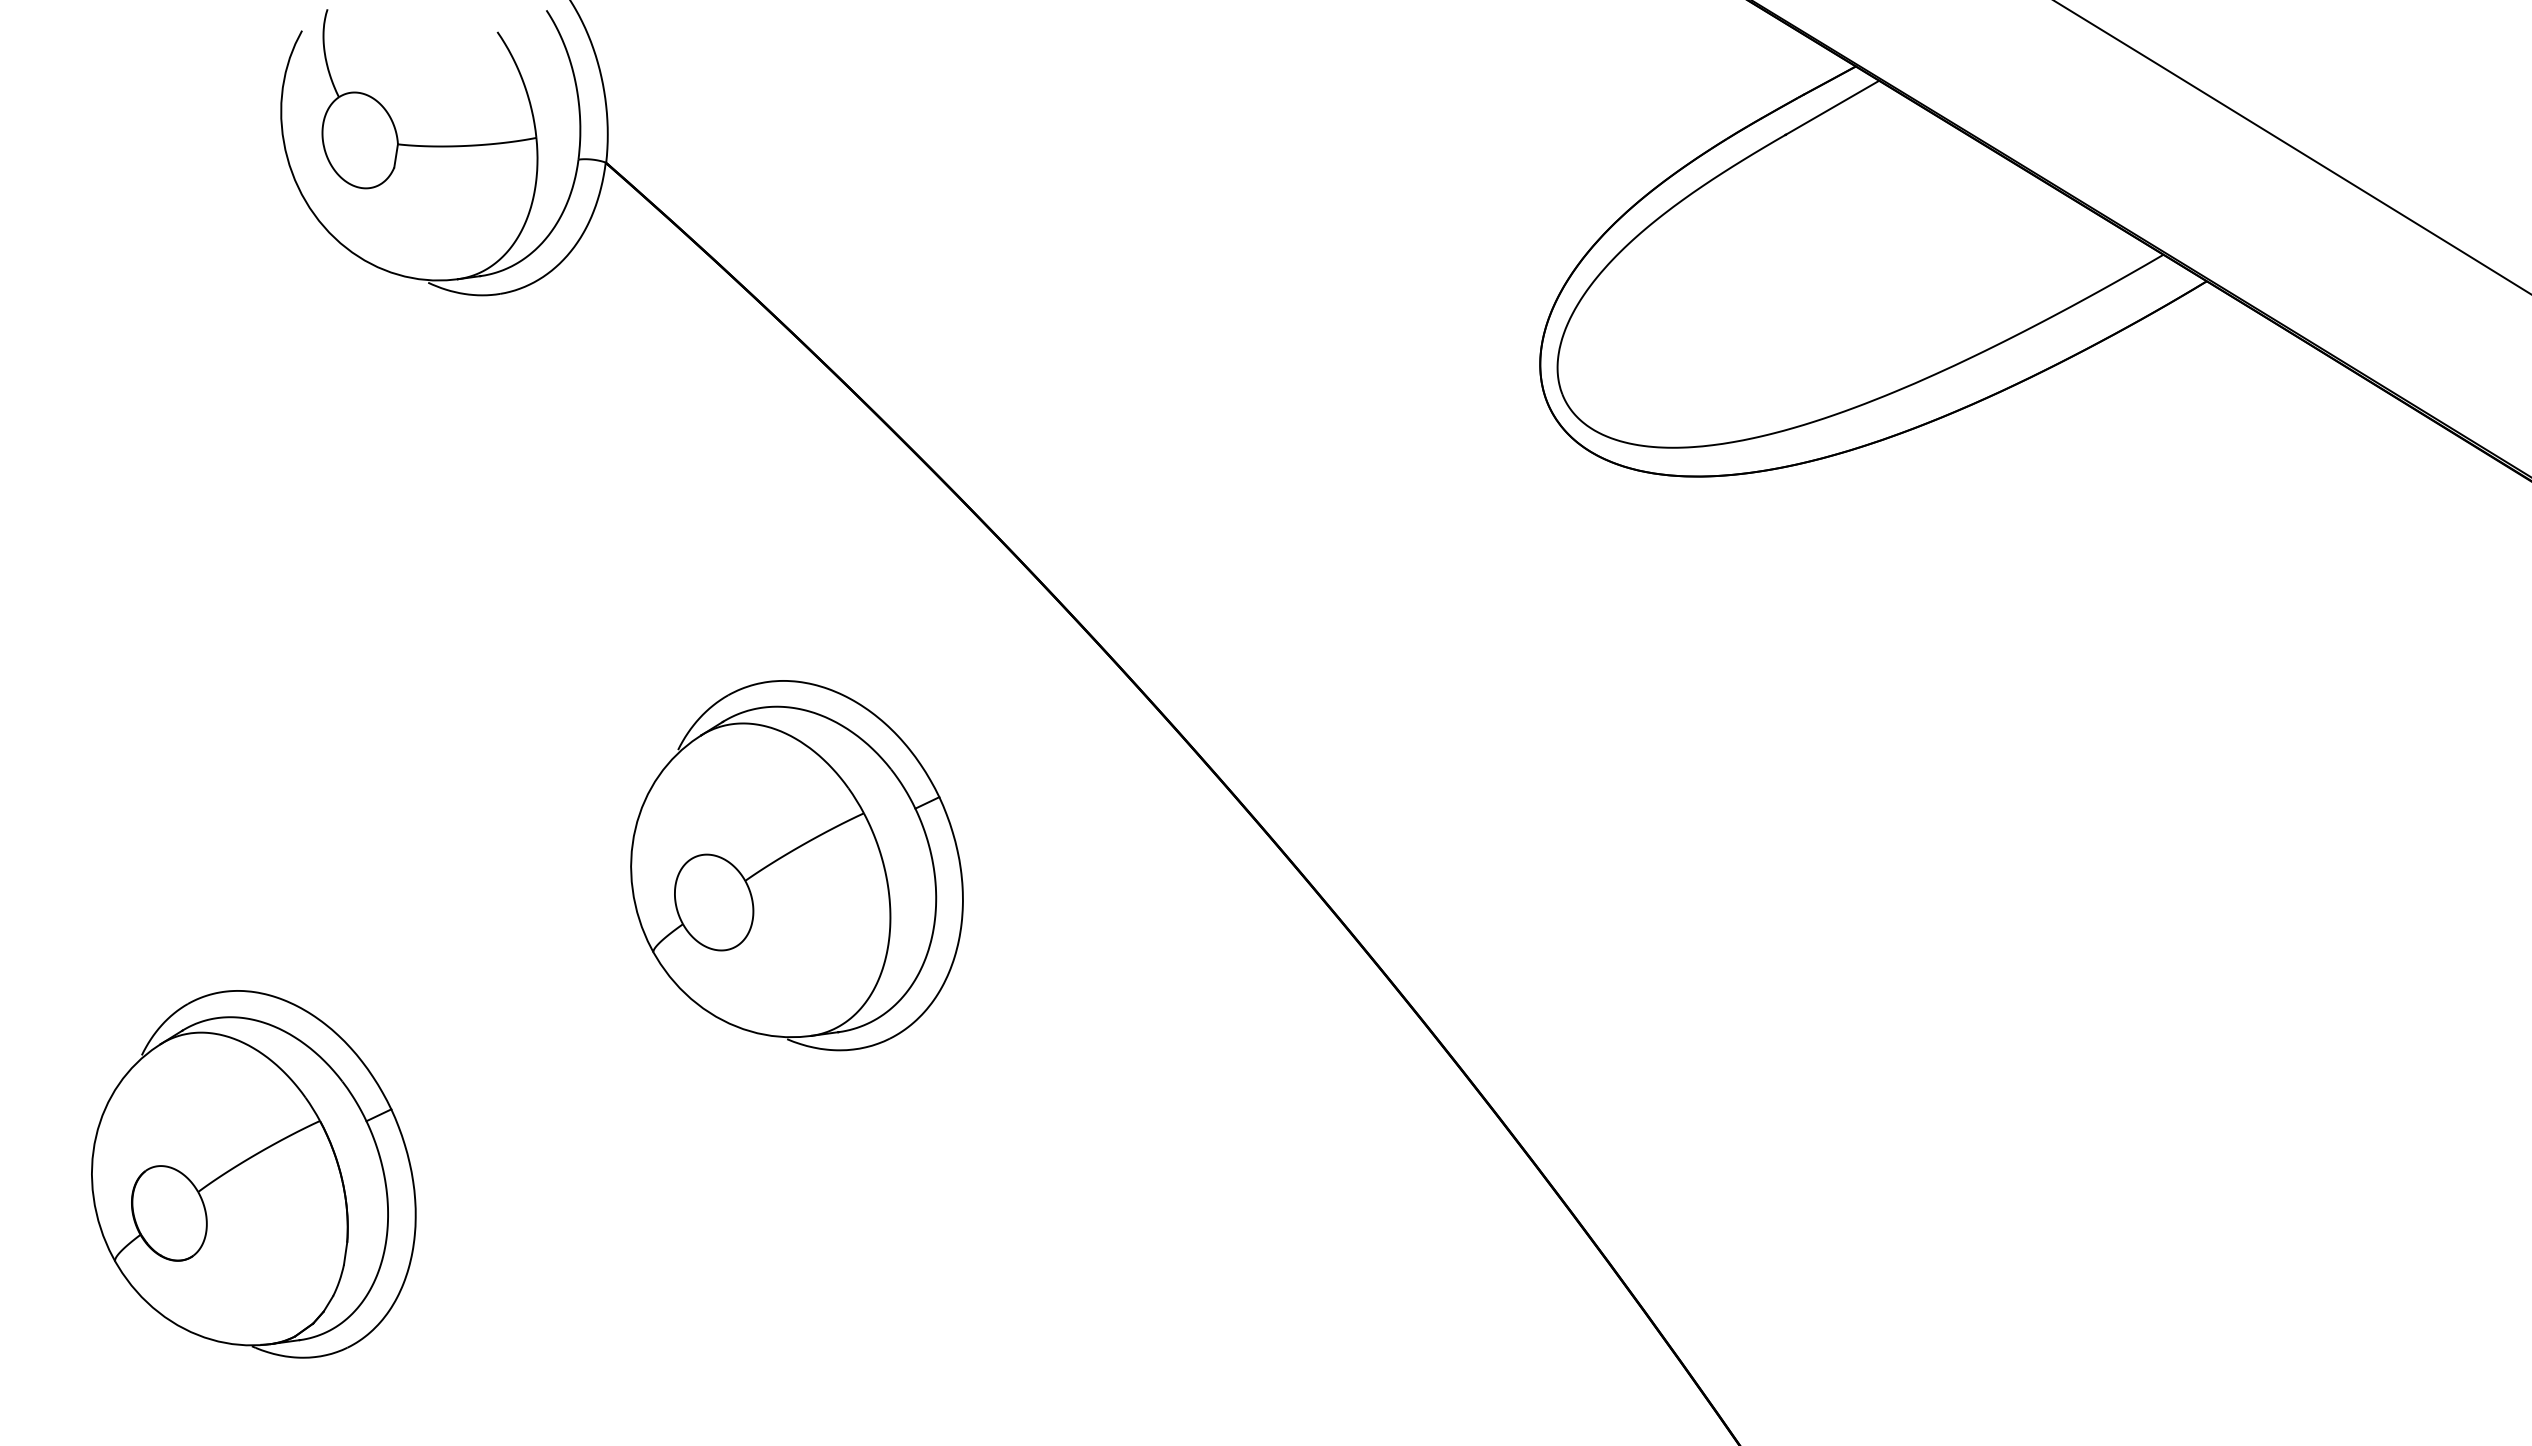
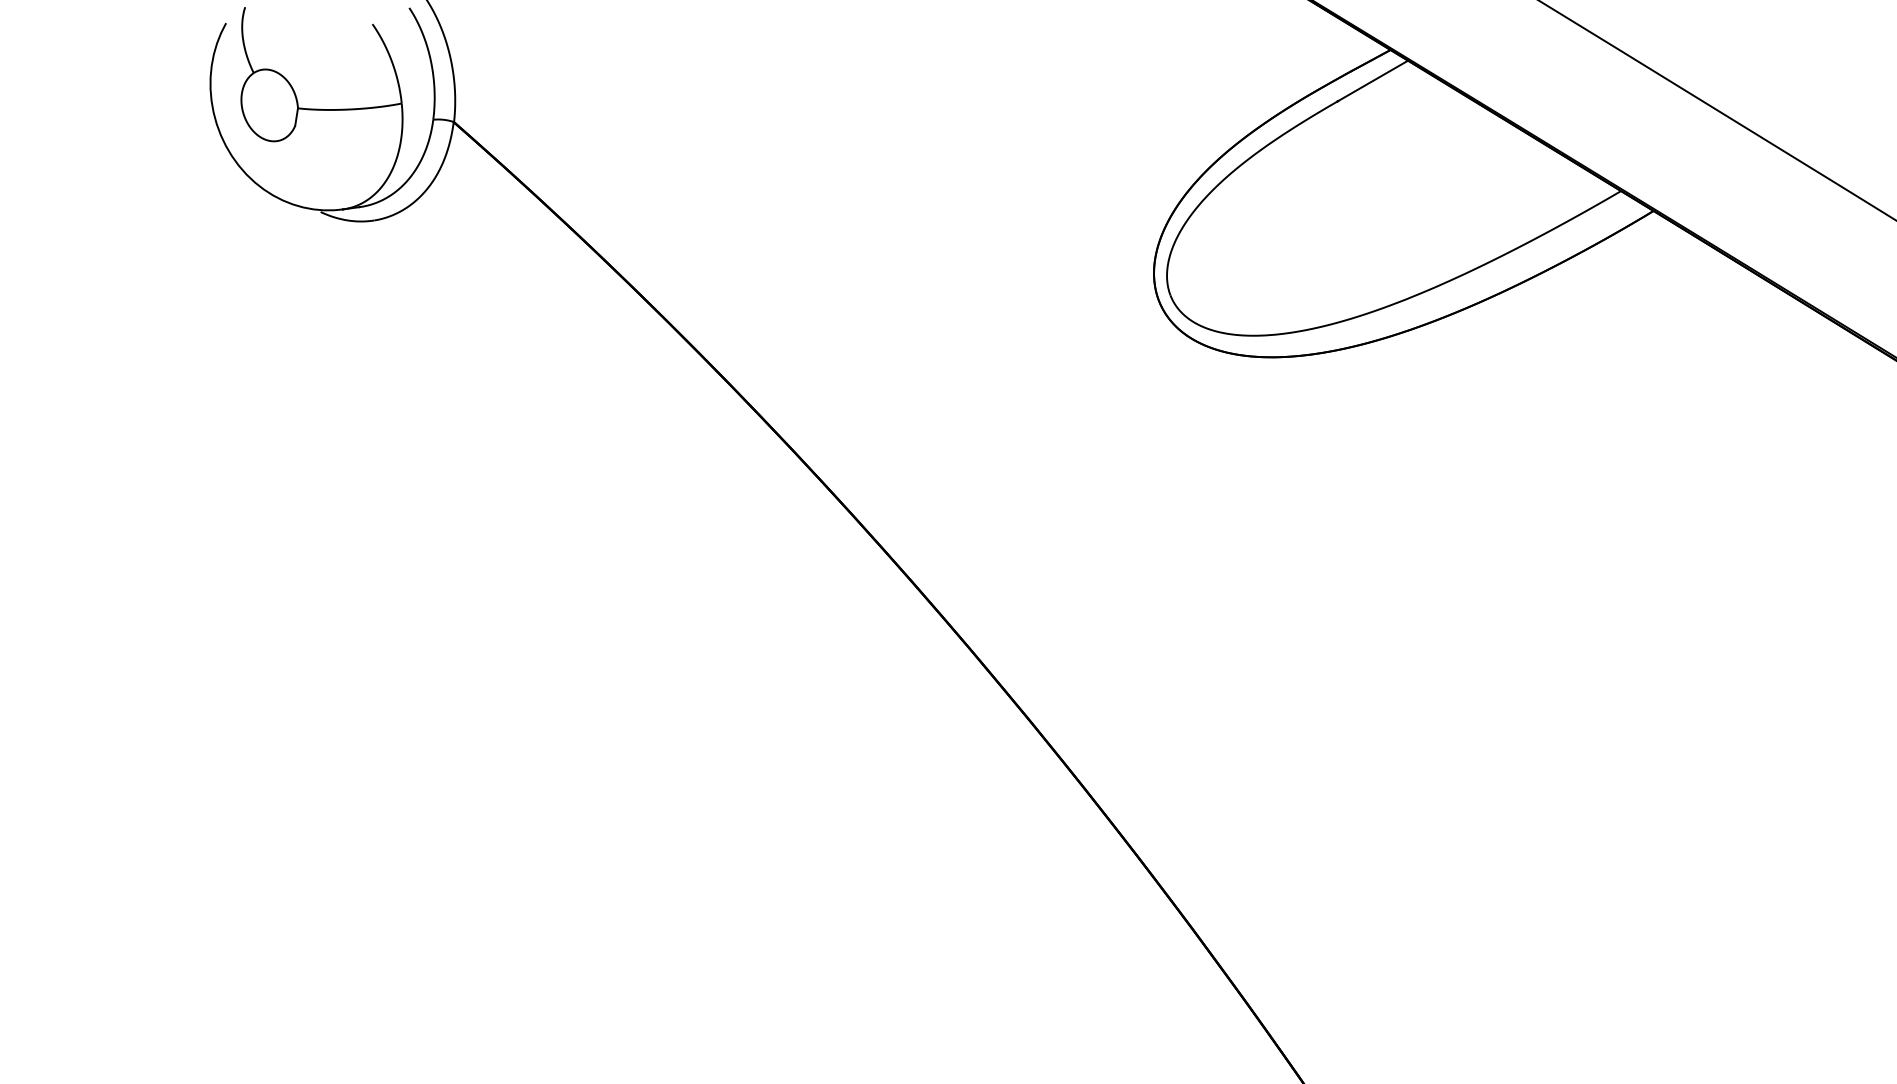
part: (796, 865) -> (596, 648), removed
part: (253, 1174) -> (189, 880), removed

